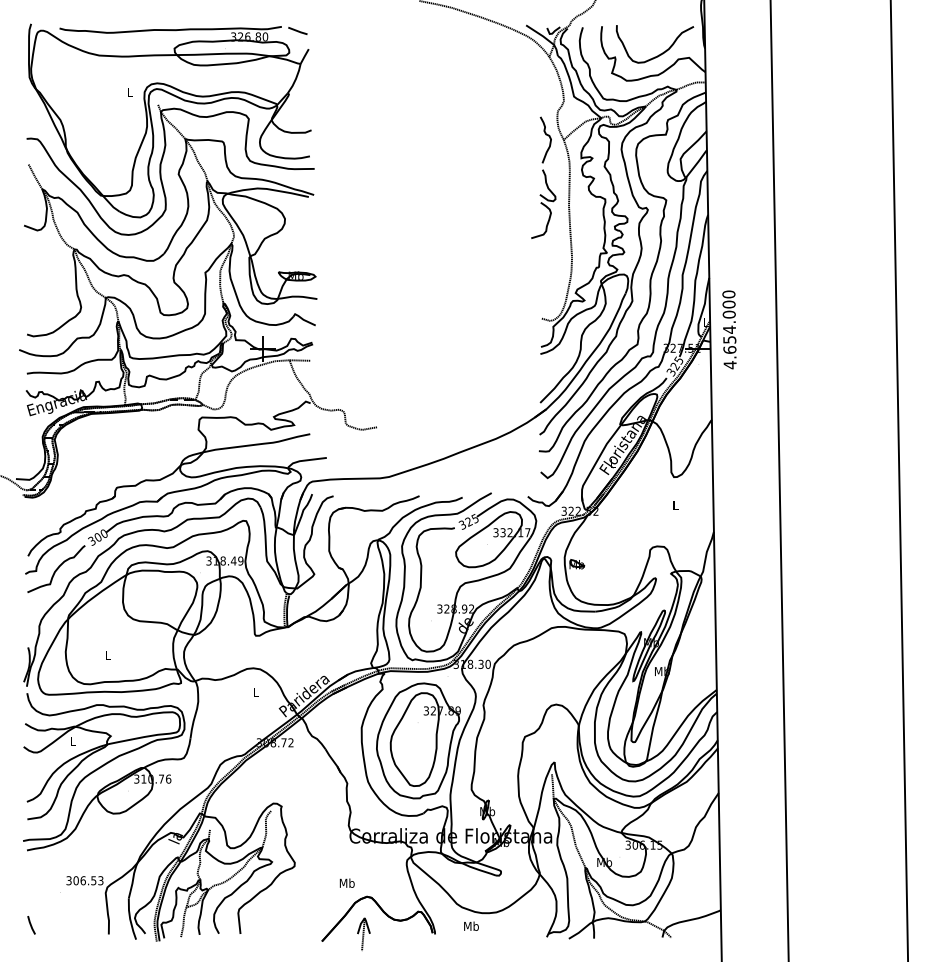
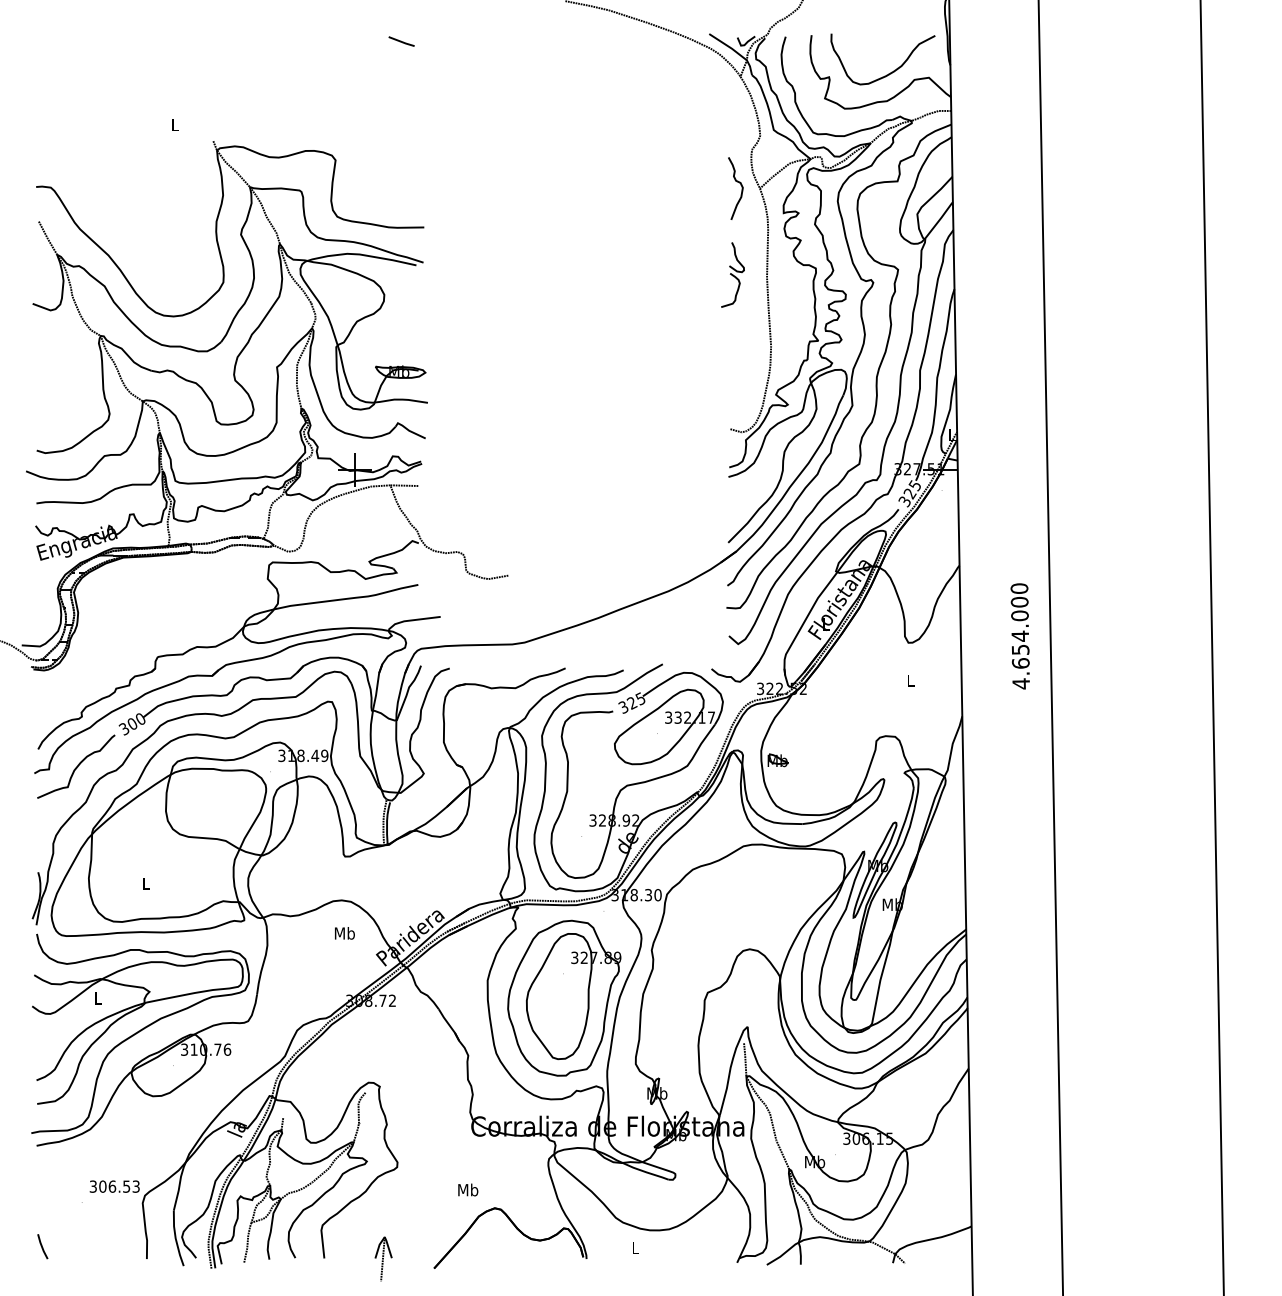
part: (152, 121) -> (205, 163), removed
part: (543, 203) -> (732, 274), size x0.7
text: (728, 329) -> (1019, 636), moved
text: (255, 692) -> (344, 933), L -> Mb
text: (471, 925) -> (635, 1247), Mb -> L
part: (363, 934) -> (383, 1258), moved

